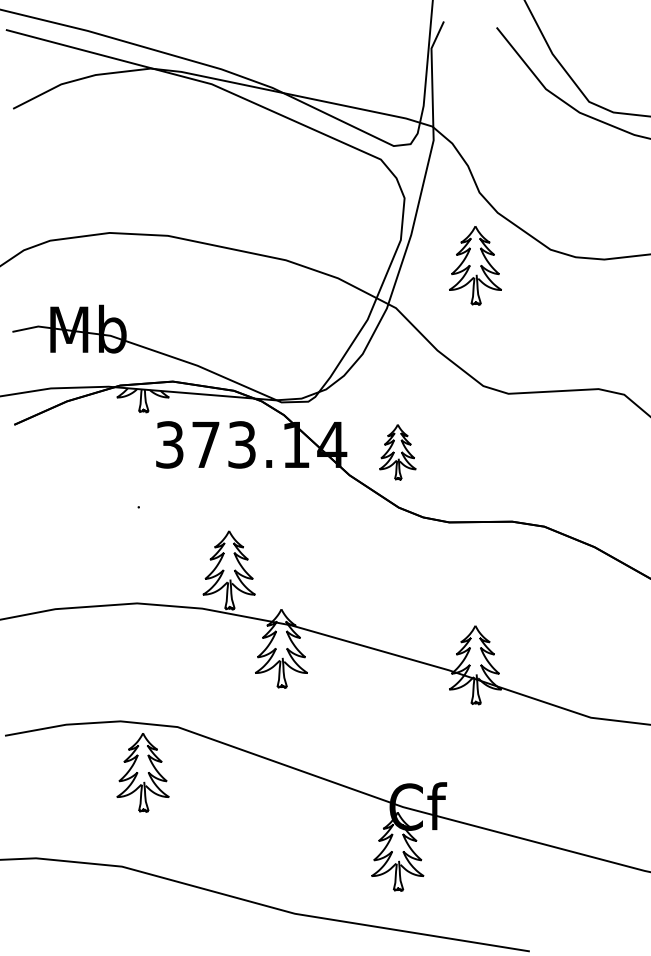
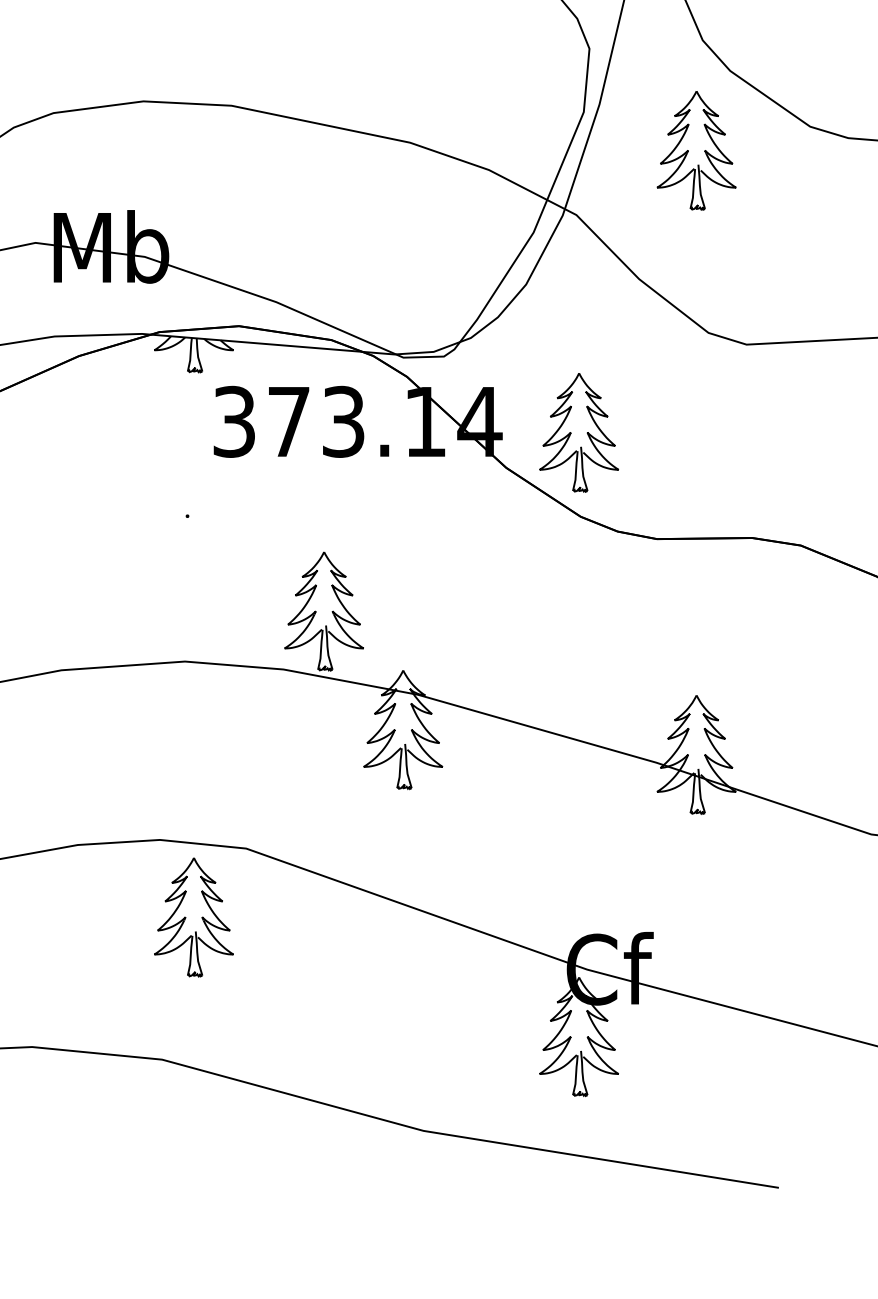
part: (397, 452) -> (578, 433), size x1.43

